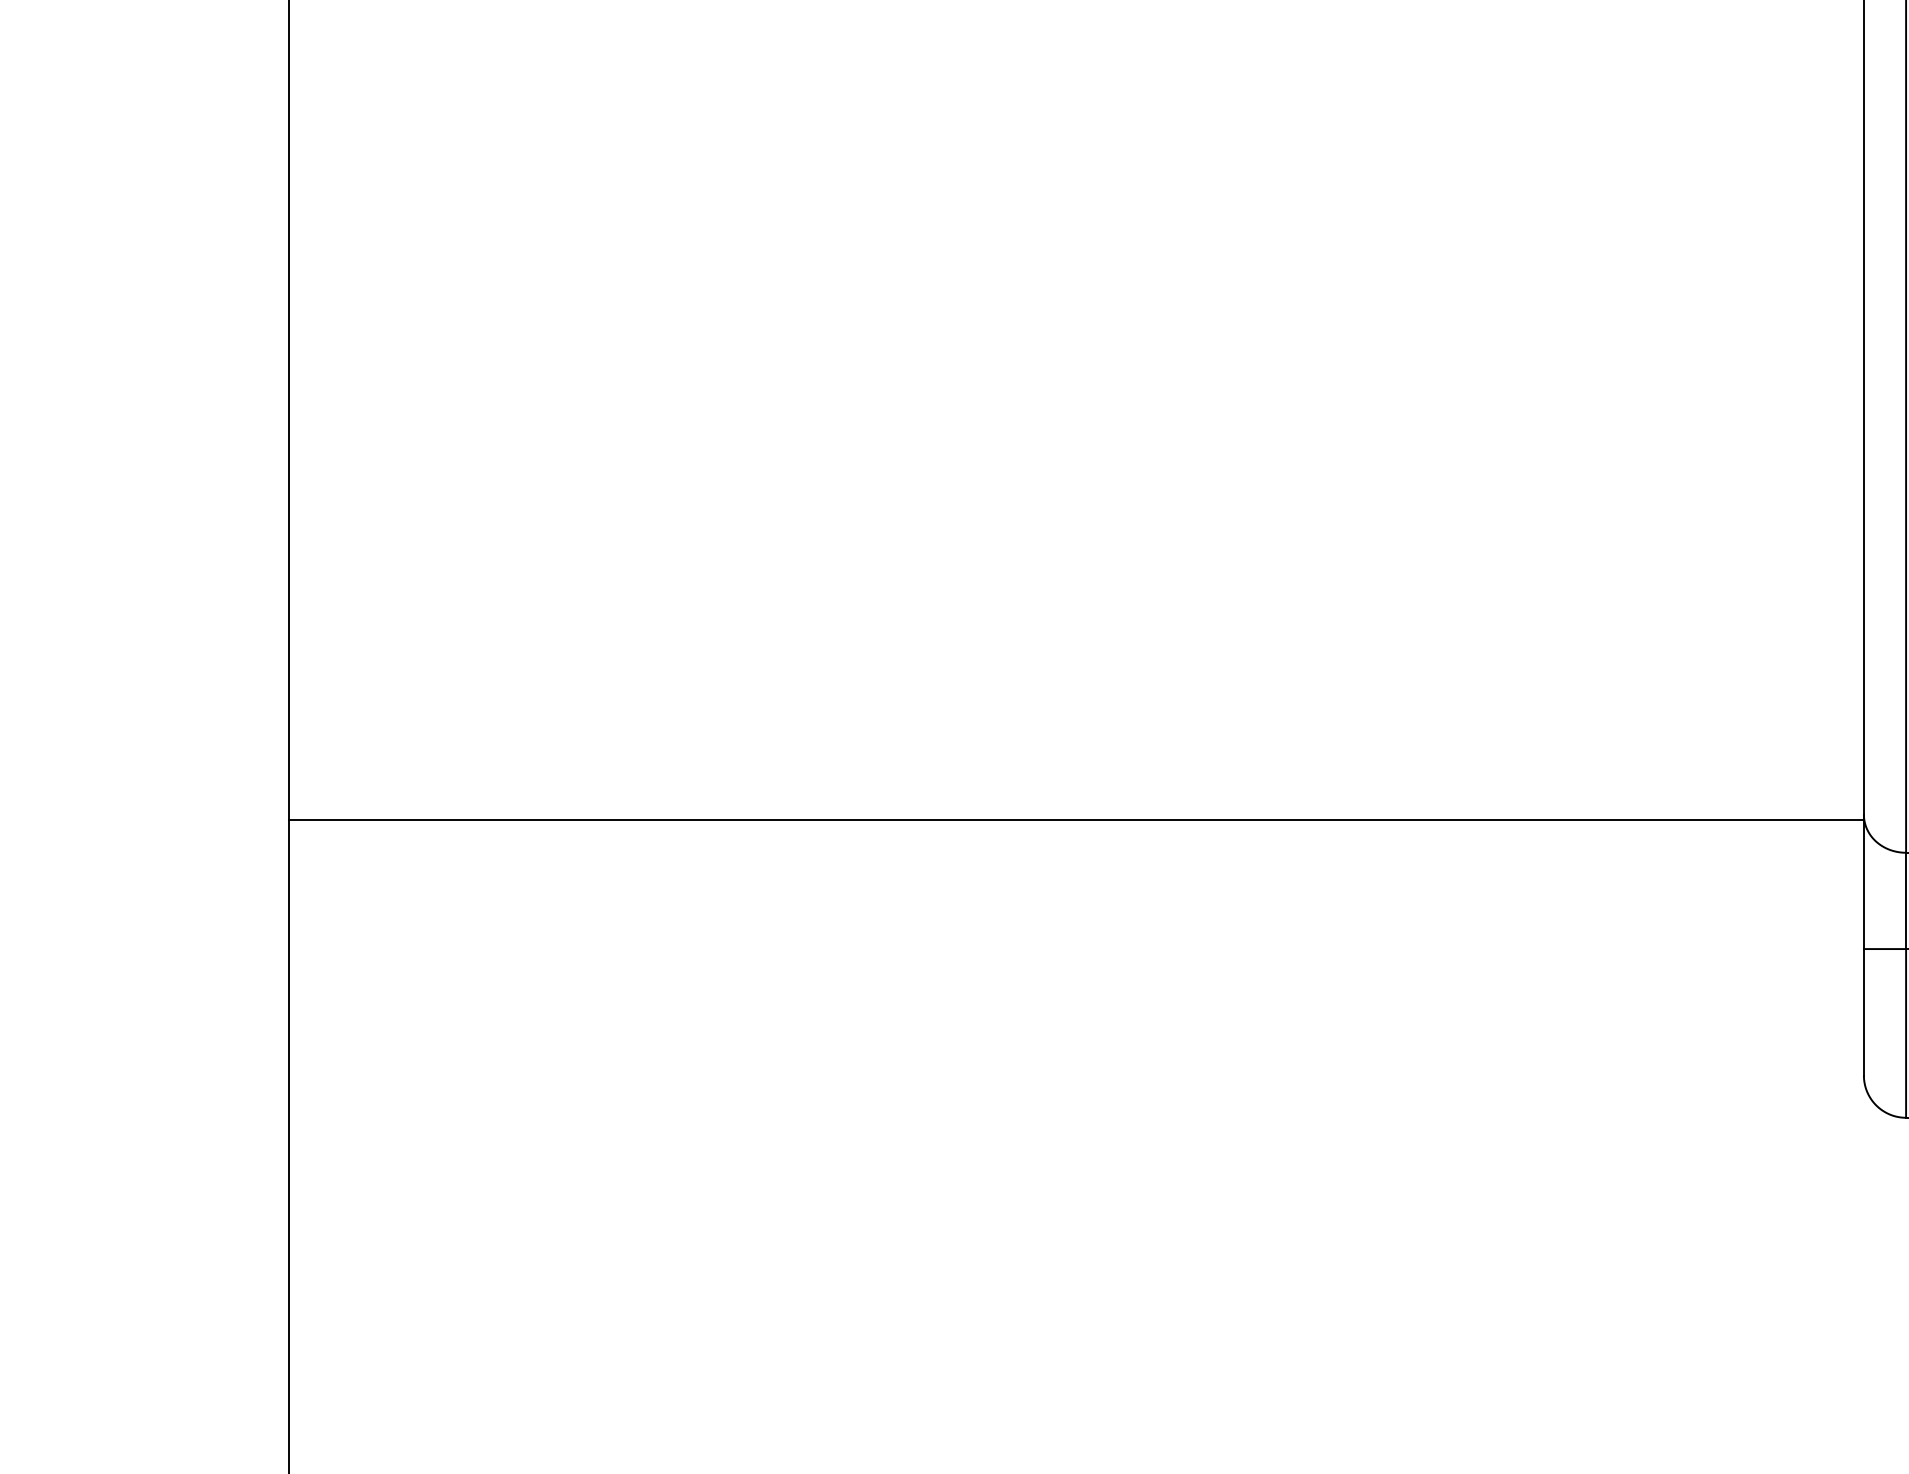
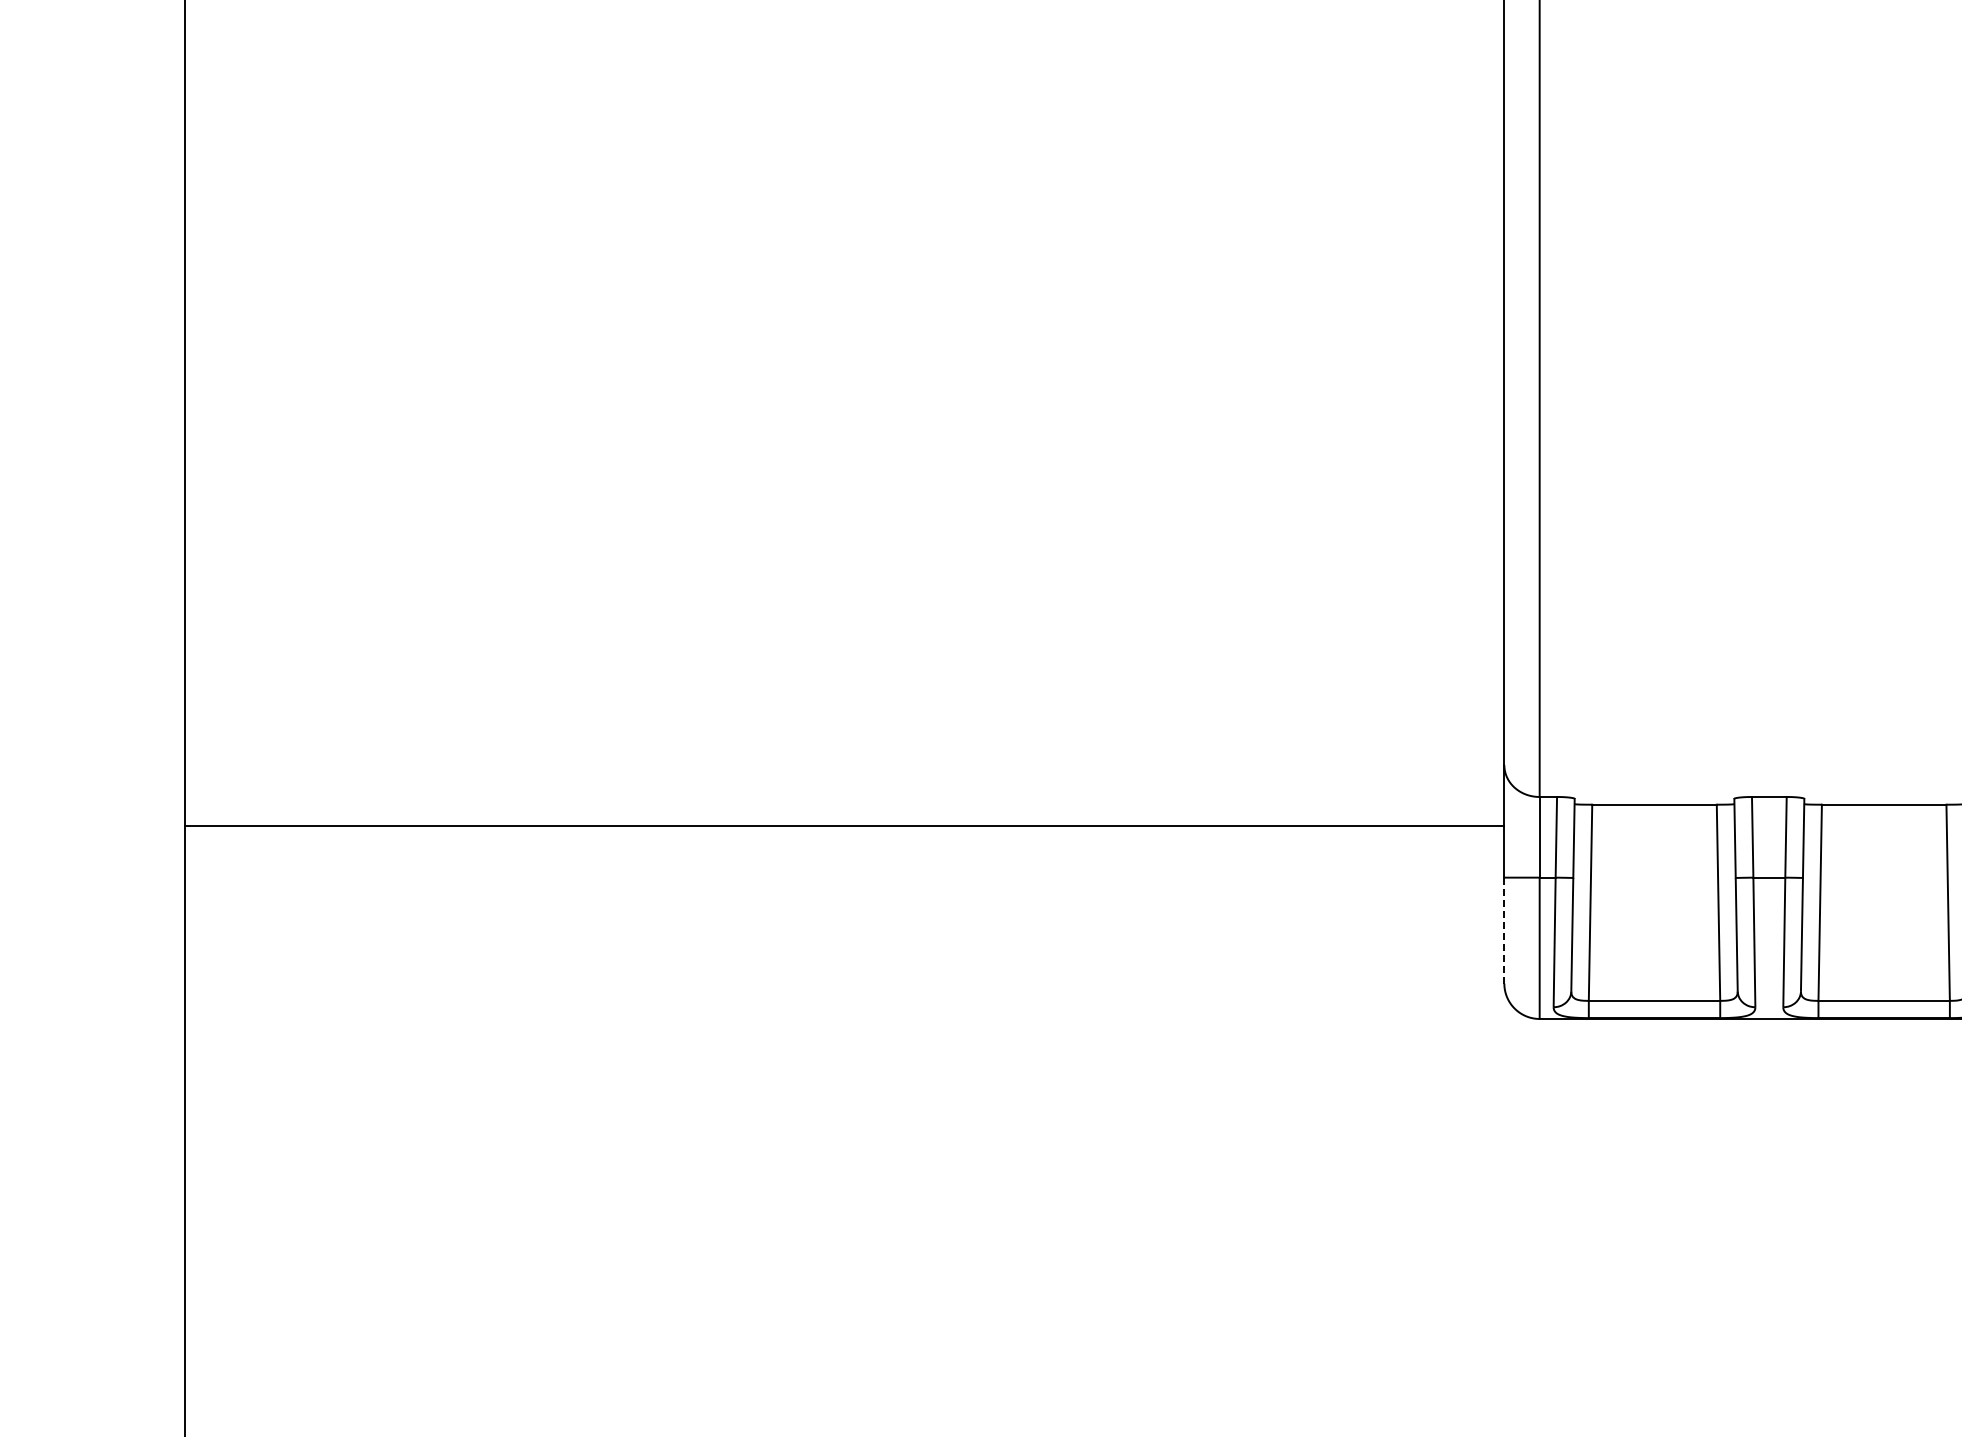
line: (1076, 819) -> (844, 825), moved
line: (1864, 1012) -> (1504, 930), solid -> dashed

